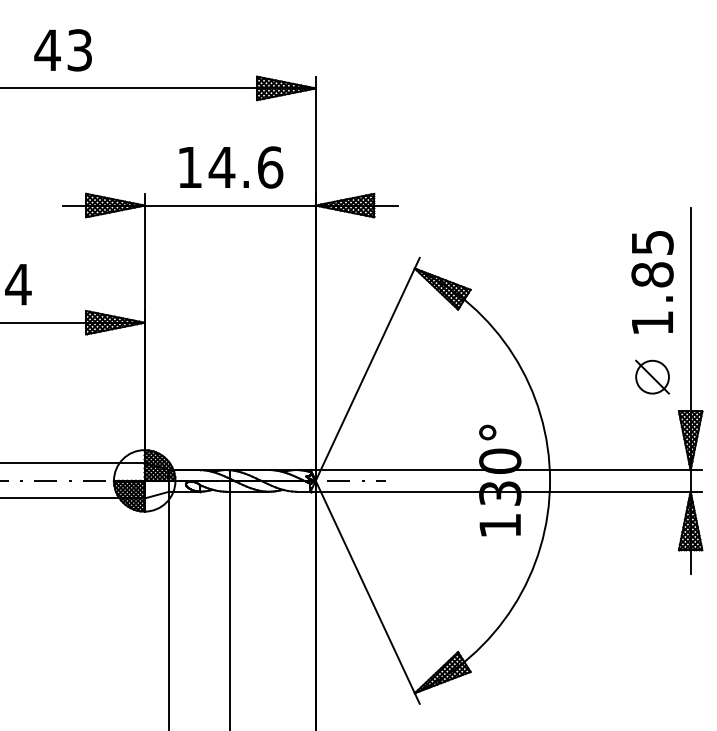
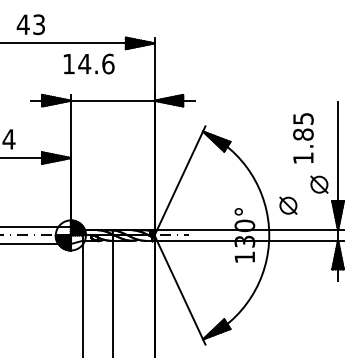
text: (231, 166) -> (89, 63), moved
text: (652, 282) -> (303, 138), moved
part: (589, 419) -> (288, 205), added

